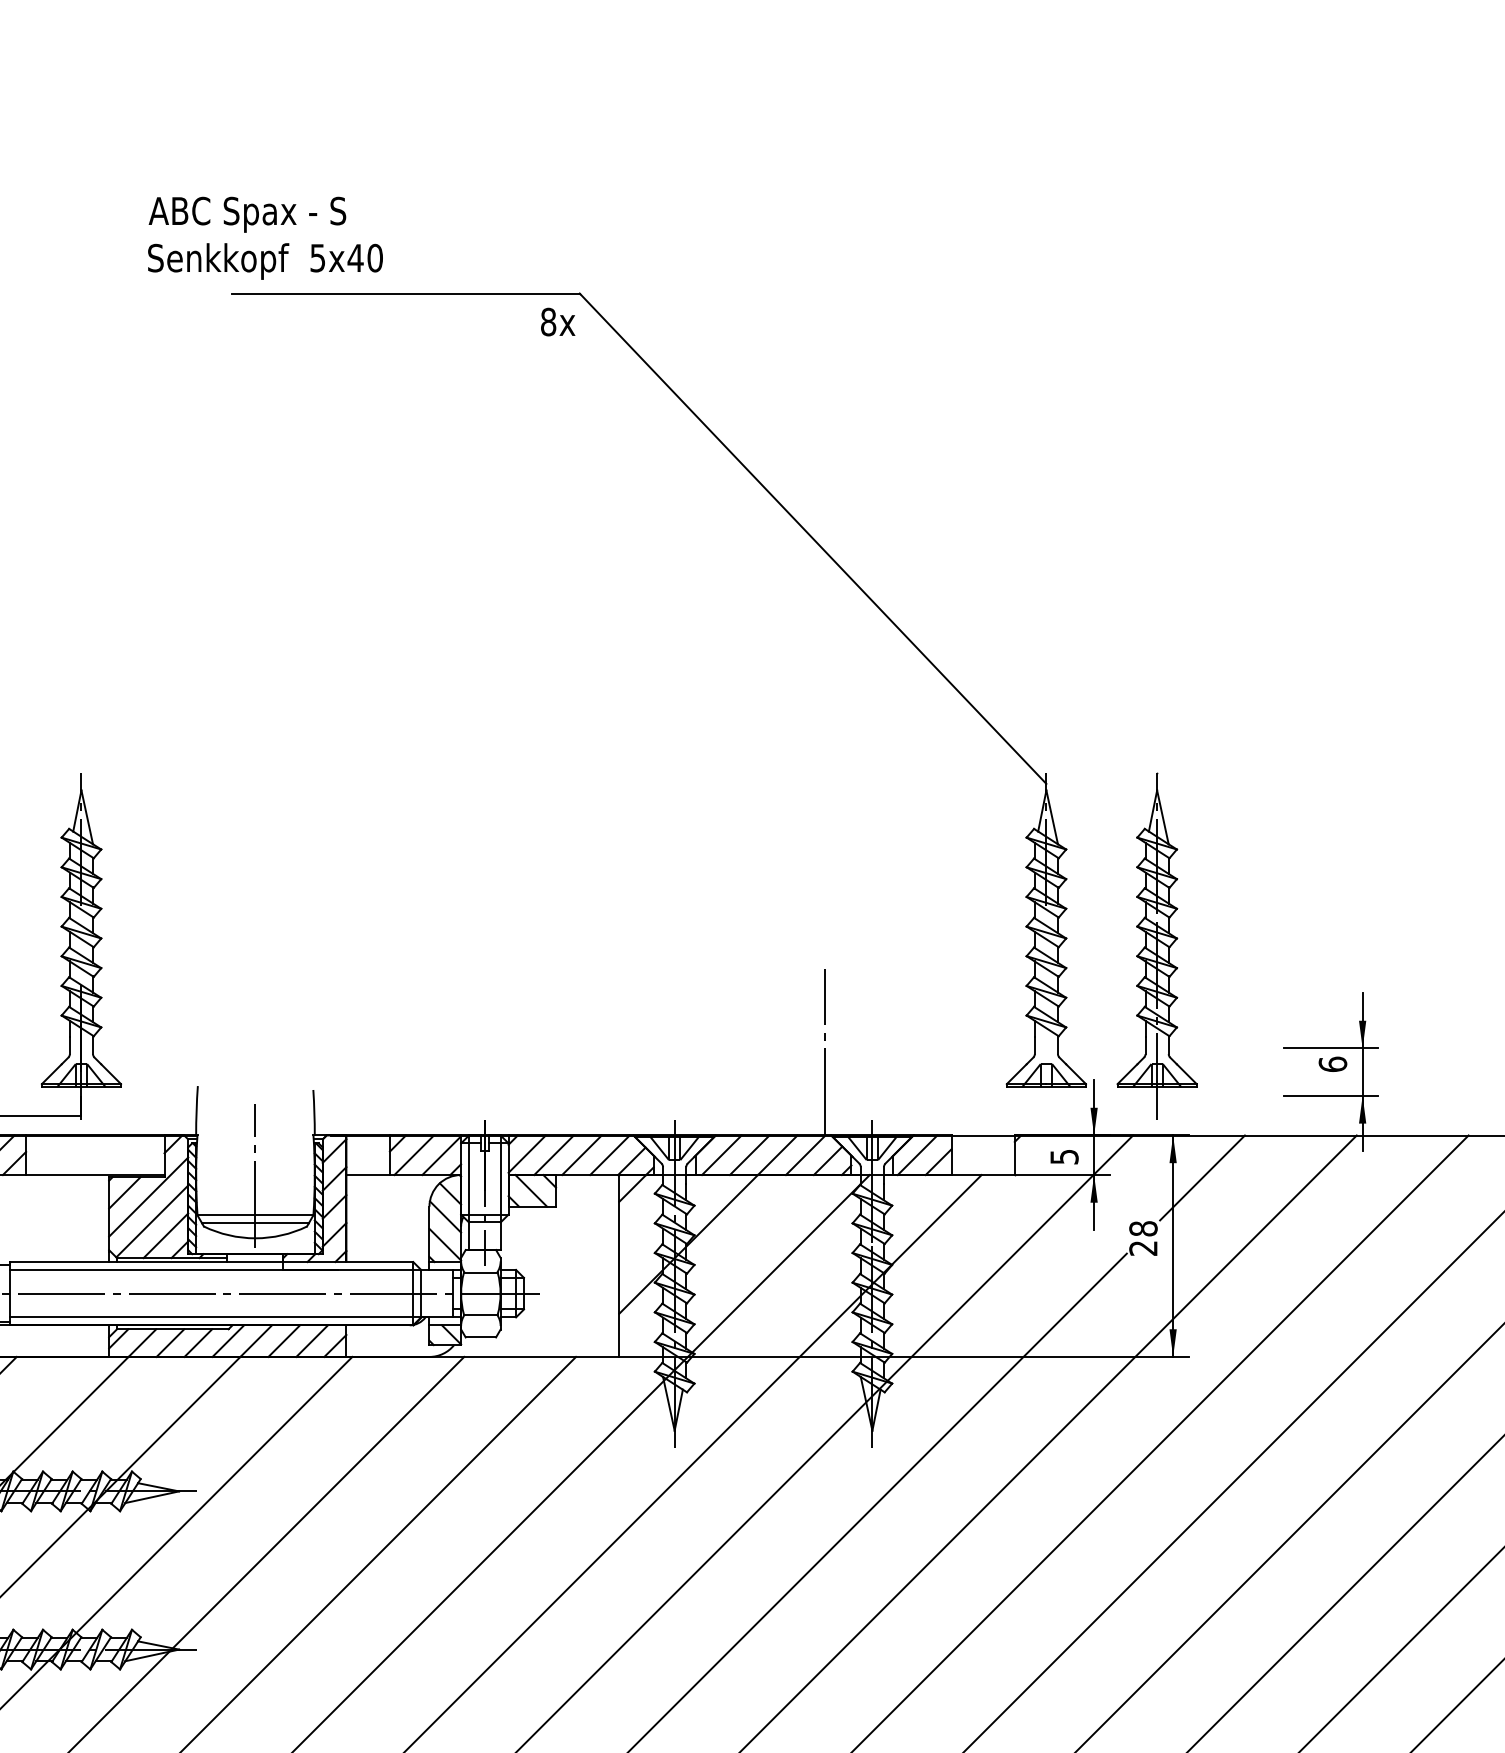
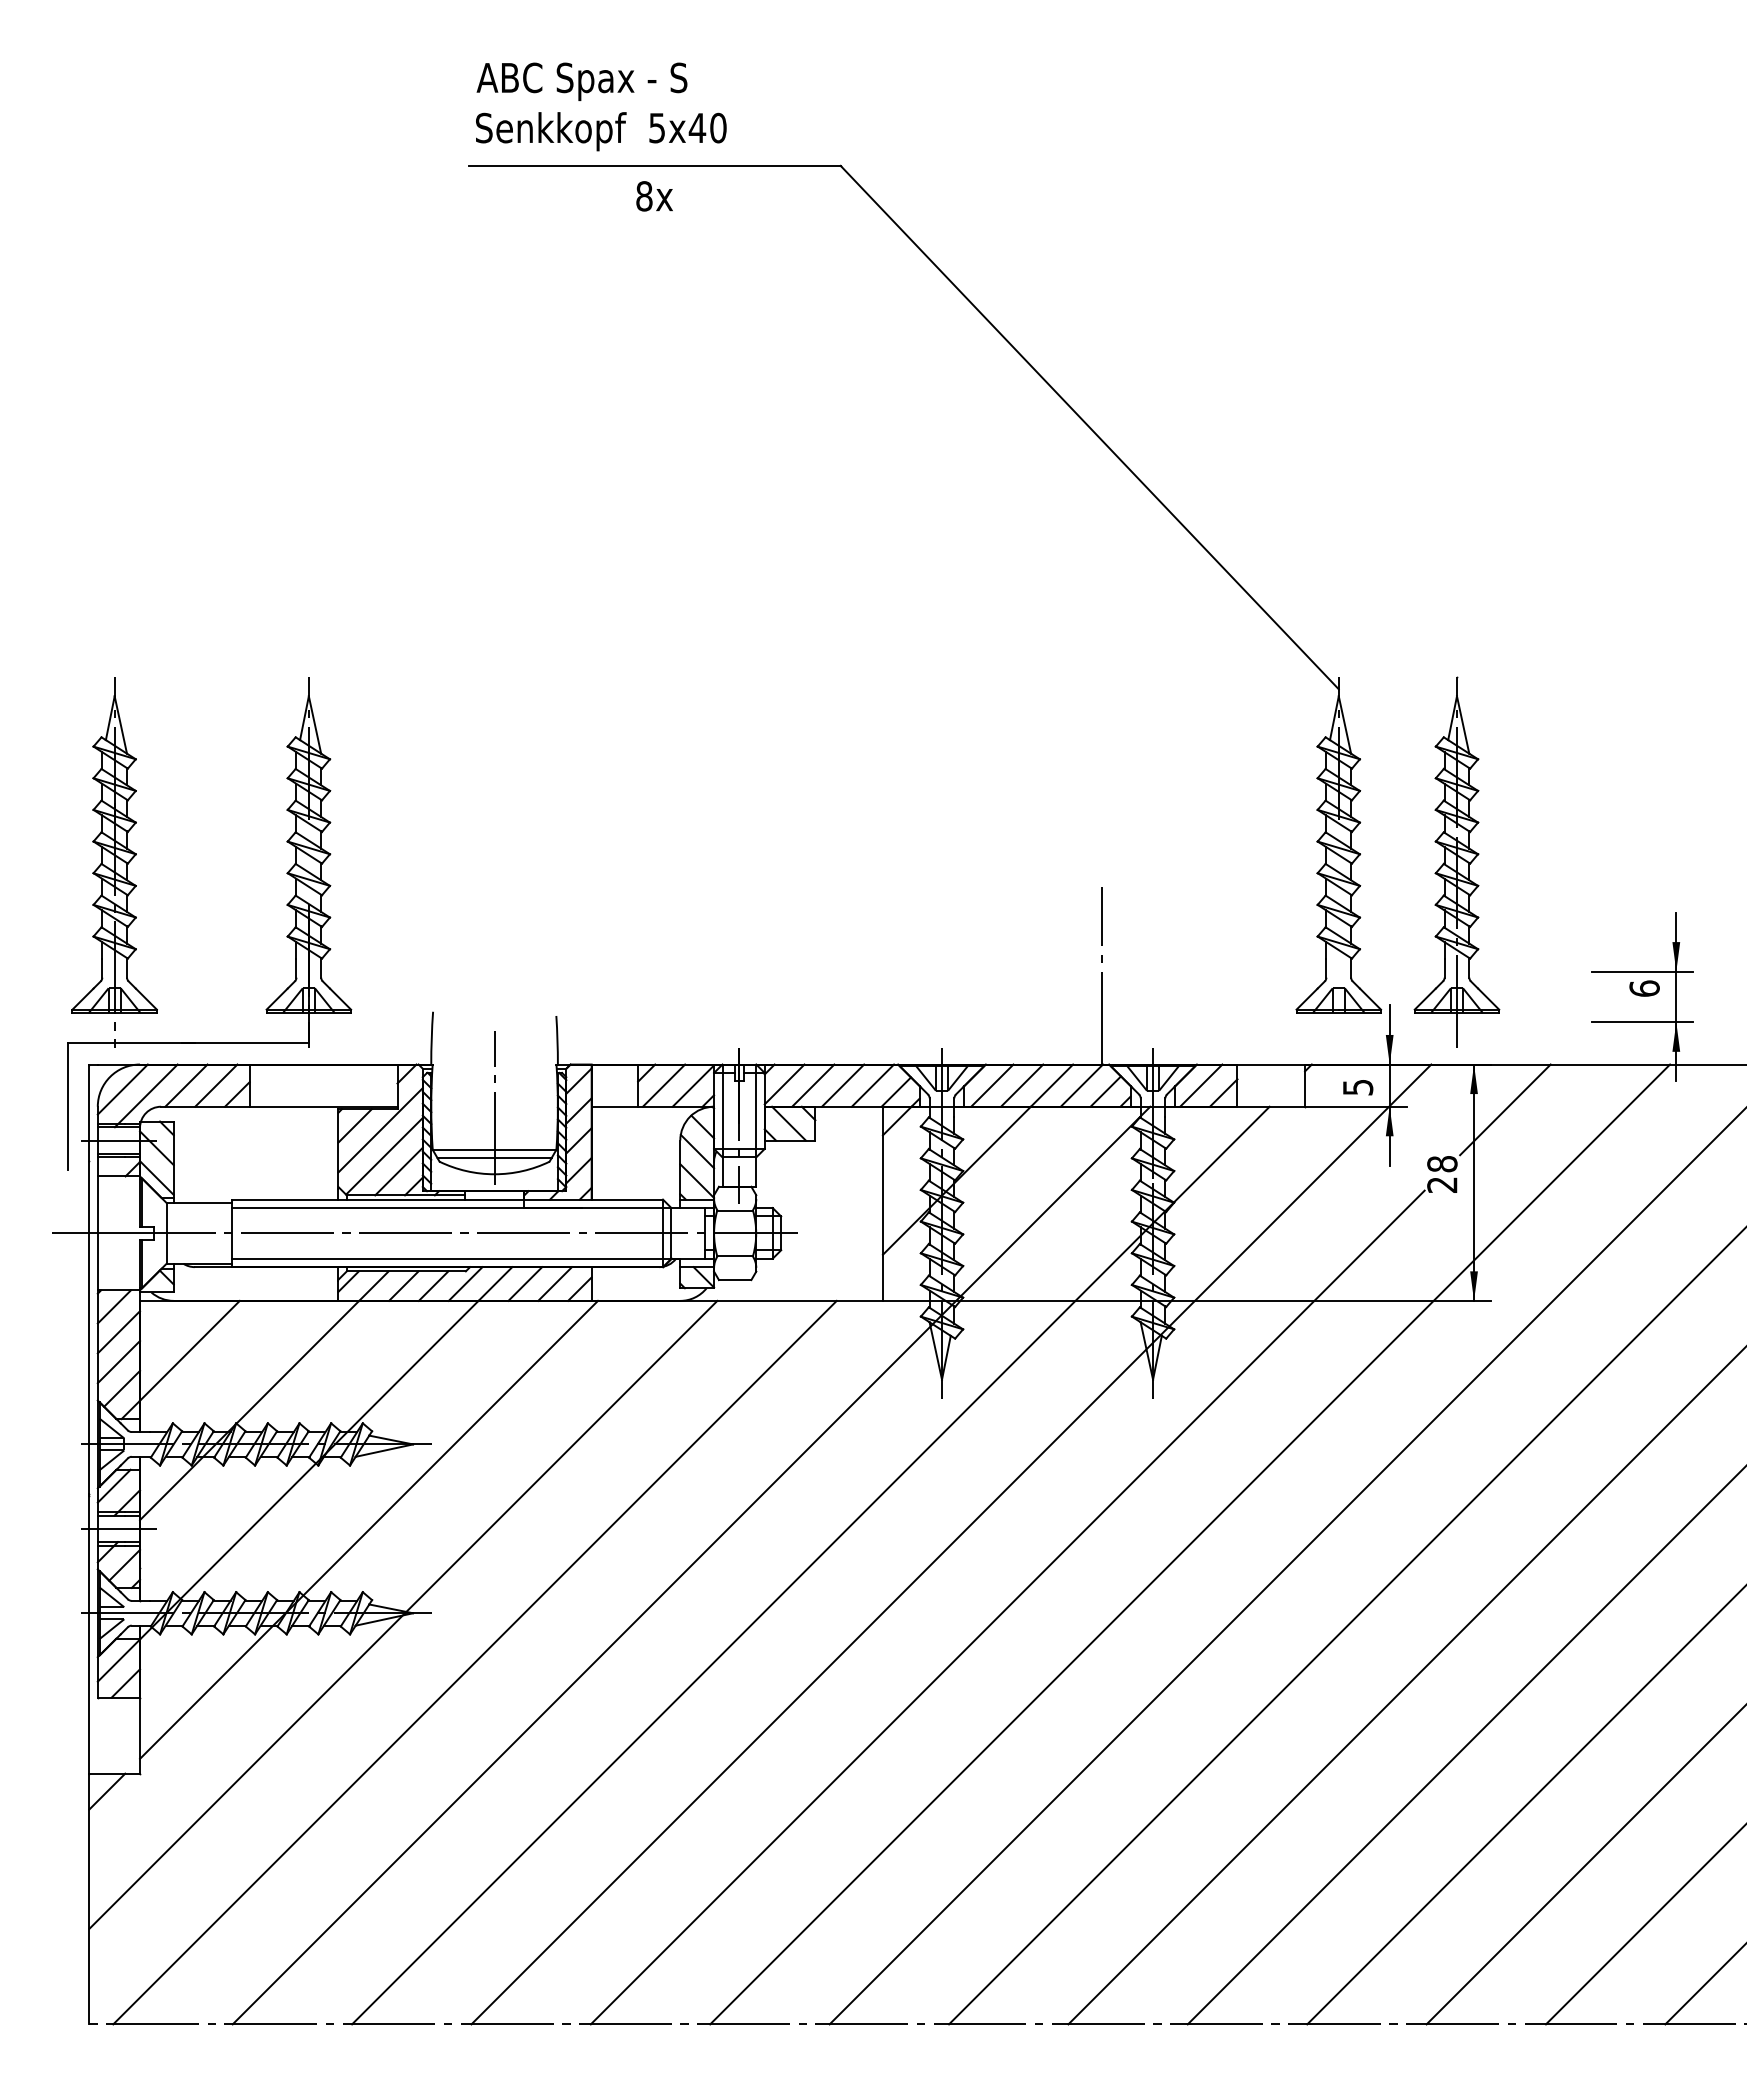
text: (265, 237) -> (601, 106), moved
text: (558, 322) -> (654, 196), moved

